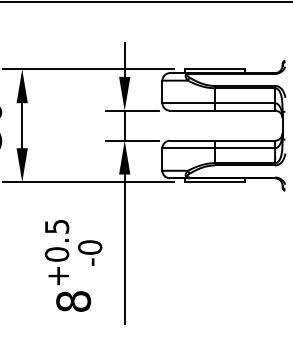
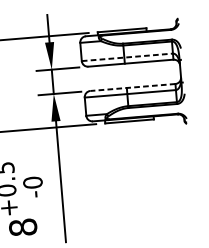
line: (219, 103) -> (128, 57), solid -> dashed
line: (222, 140) -> (132, 87), solid -> dashed

